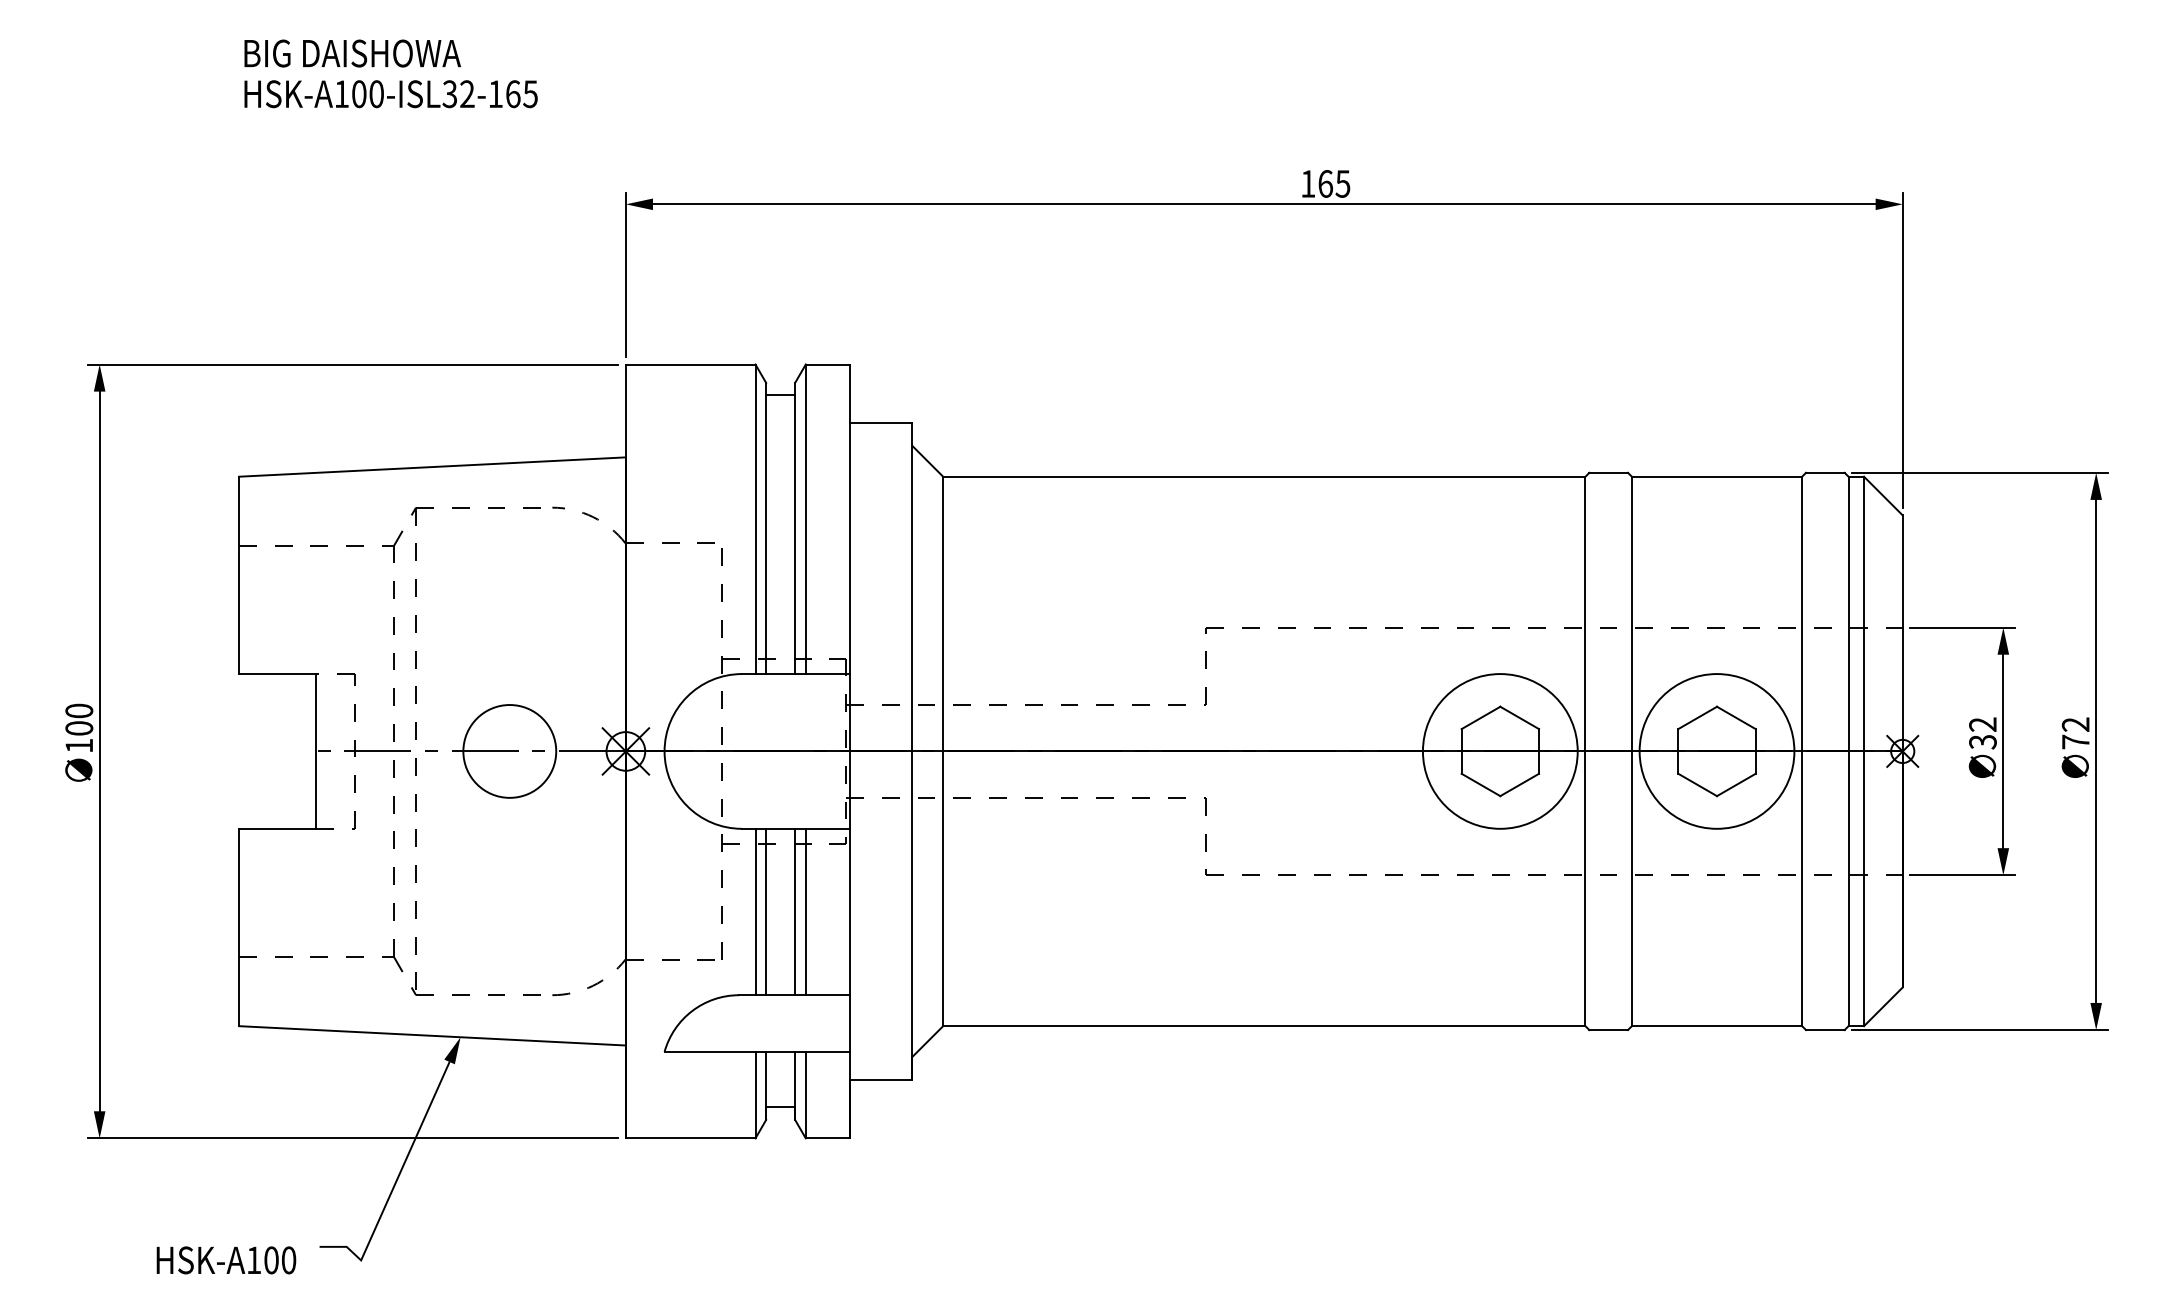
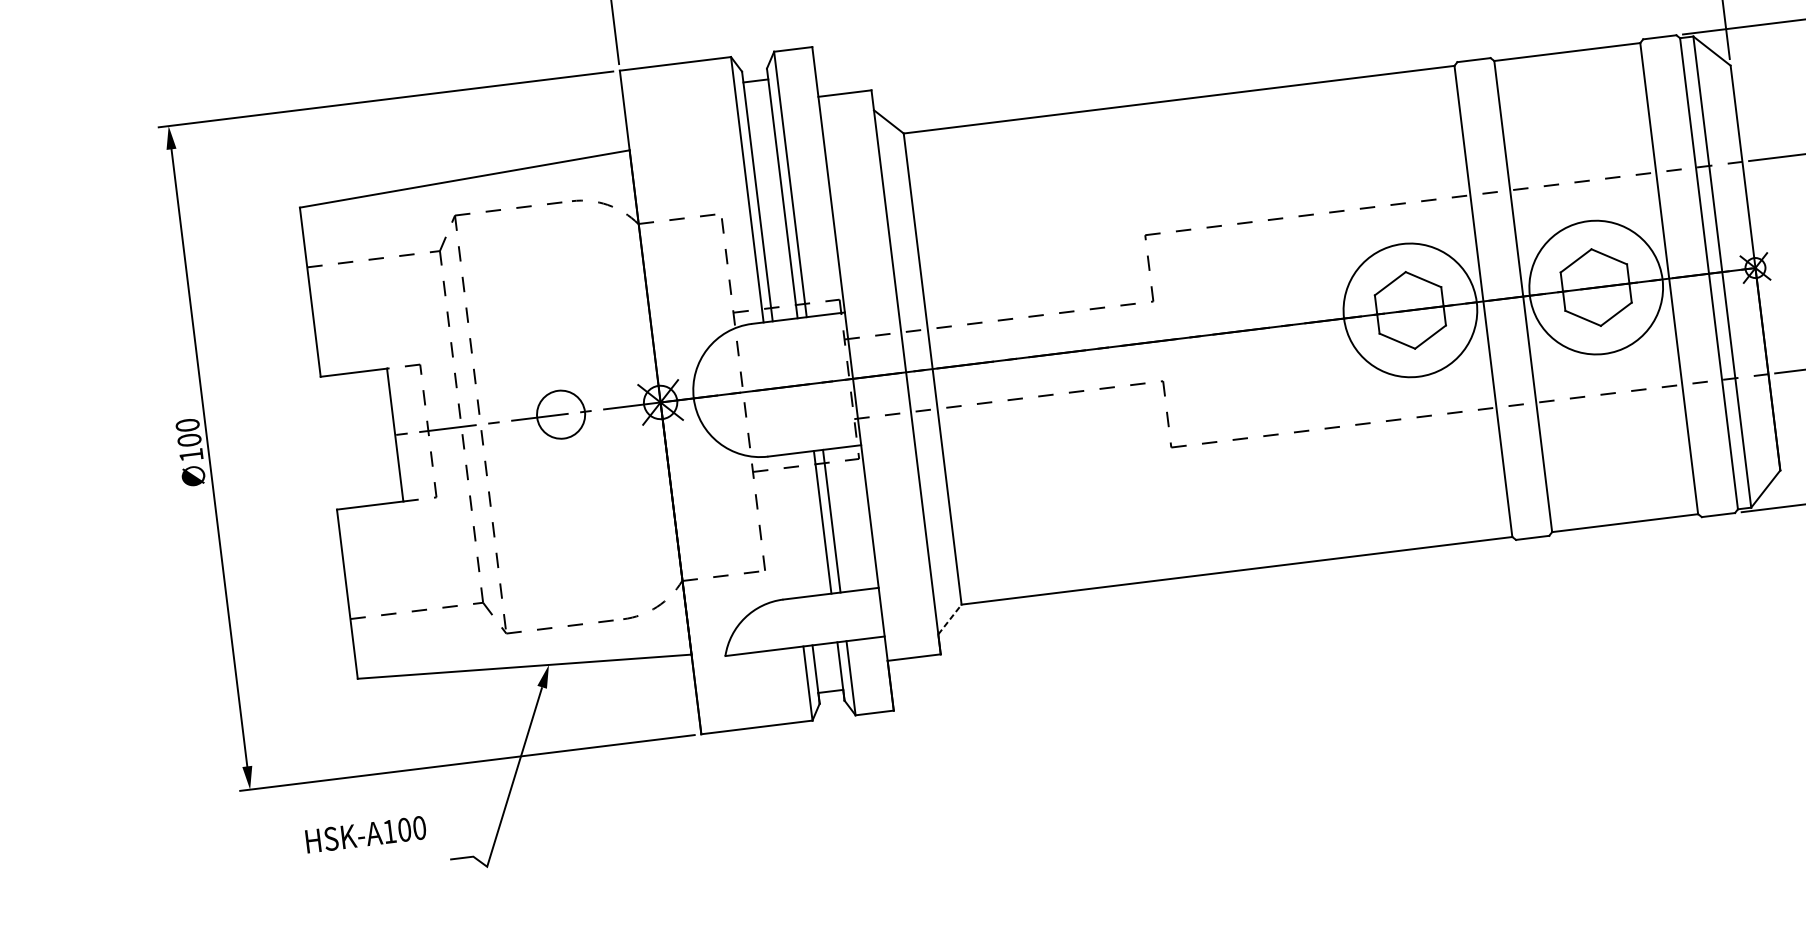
circle: (509, 751) -> (560, 414), size x0.6
line: (755, 911) -> (788, 526), removed
line: (766, 911) -> (798, 524), removed
line: (927, 1041) -> (949, 619), solid -> dashed
text: (226, 1260) -> (366, 834), moved

